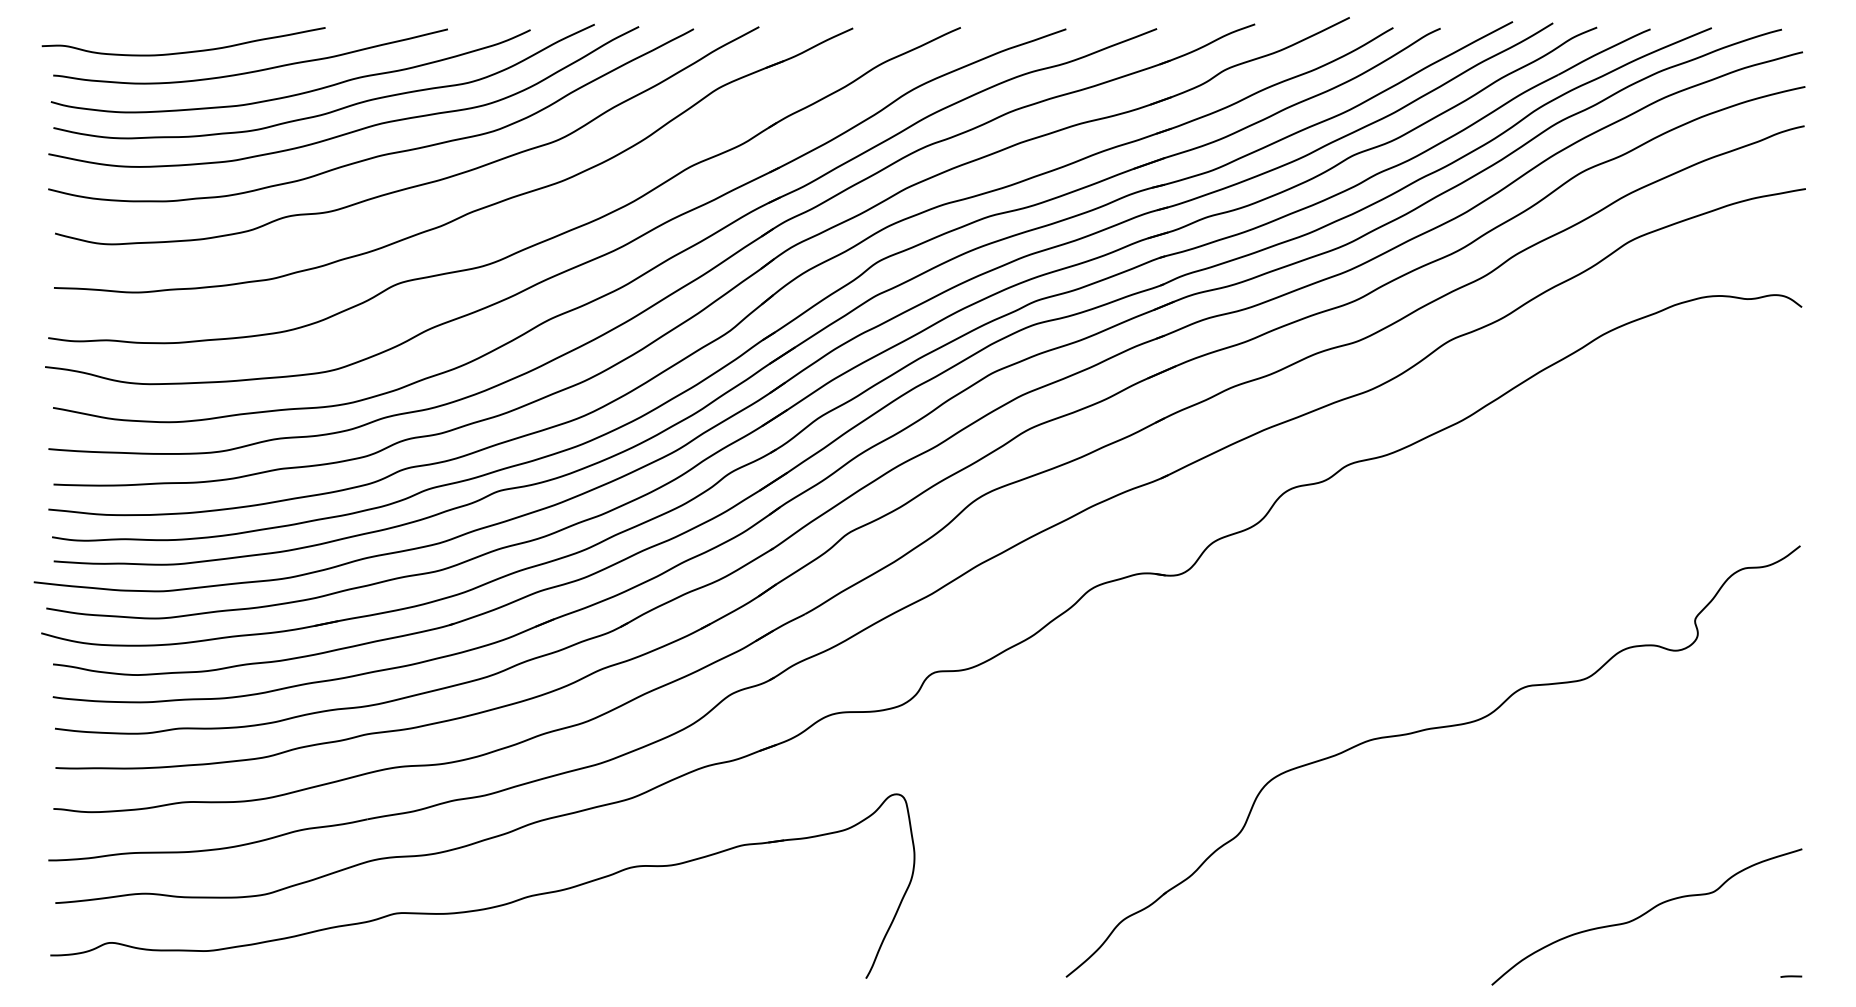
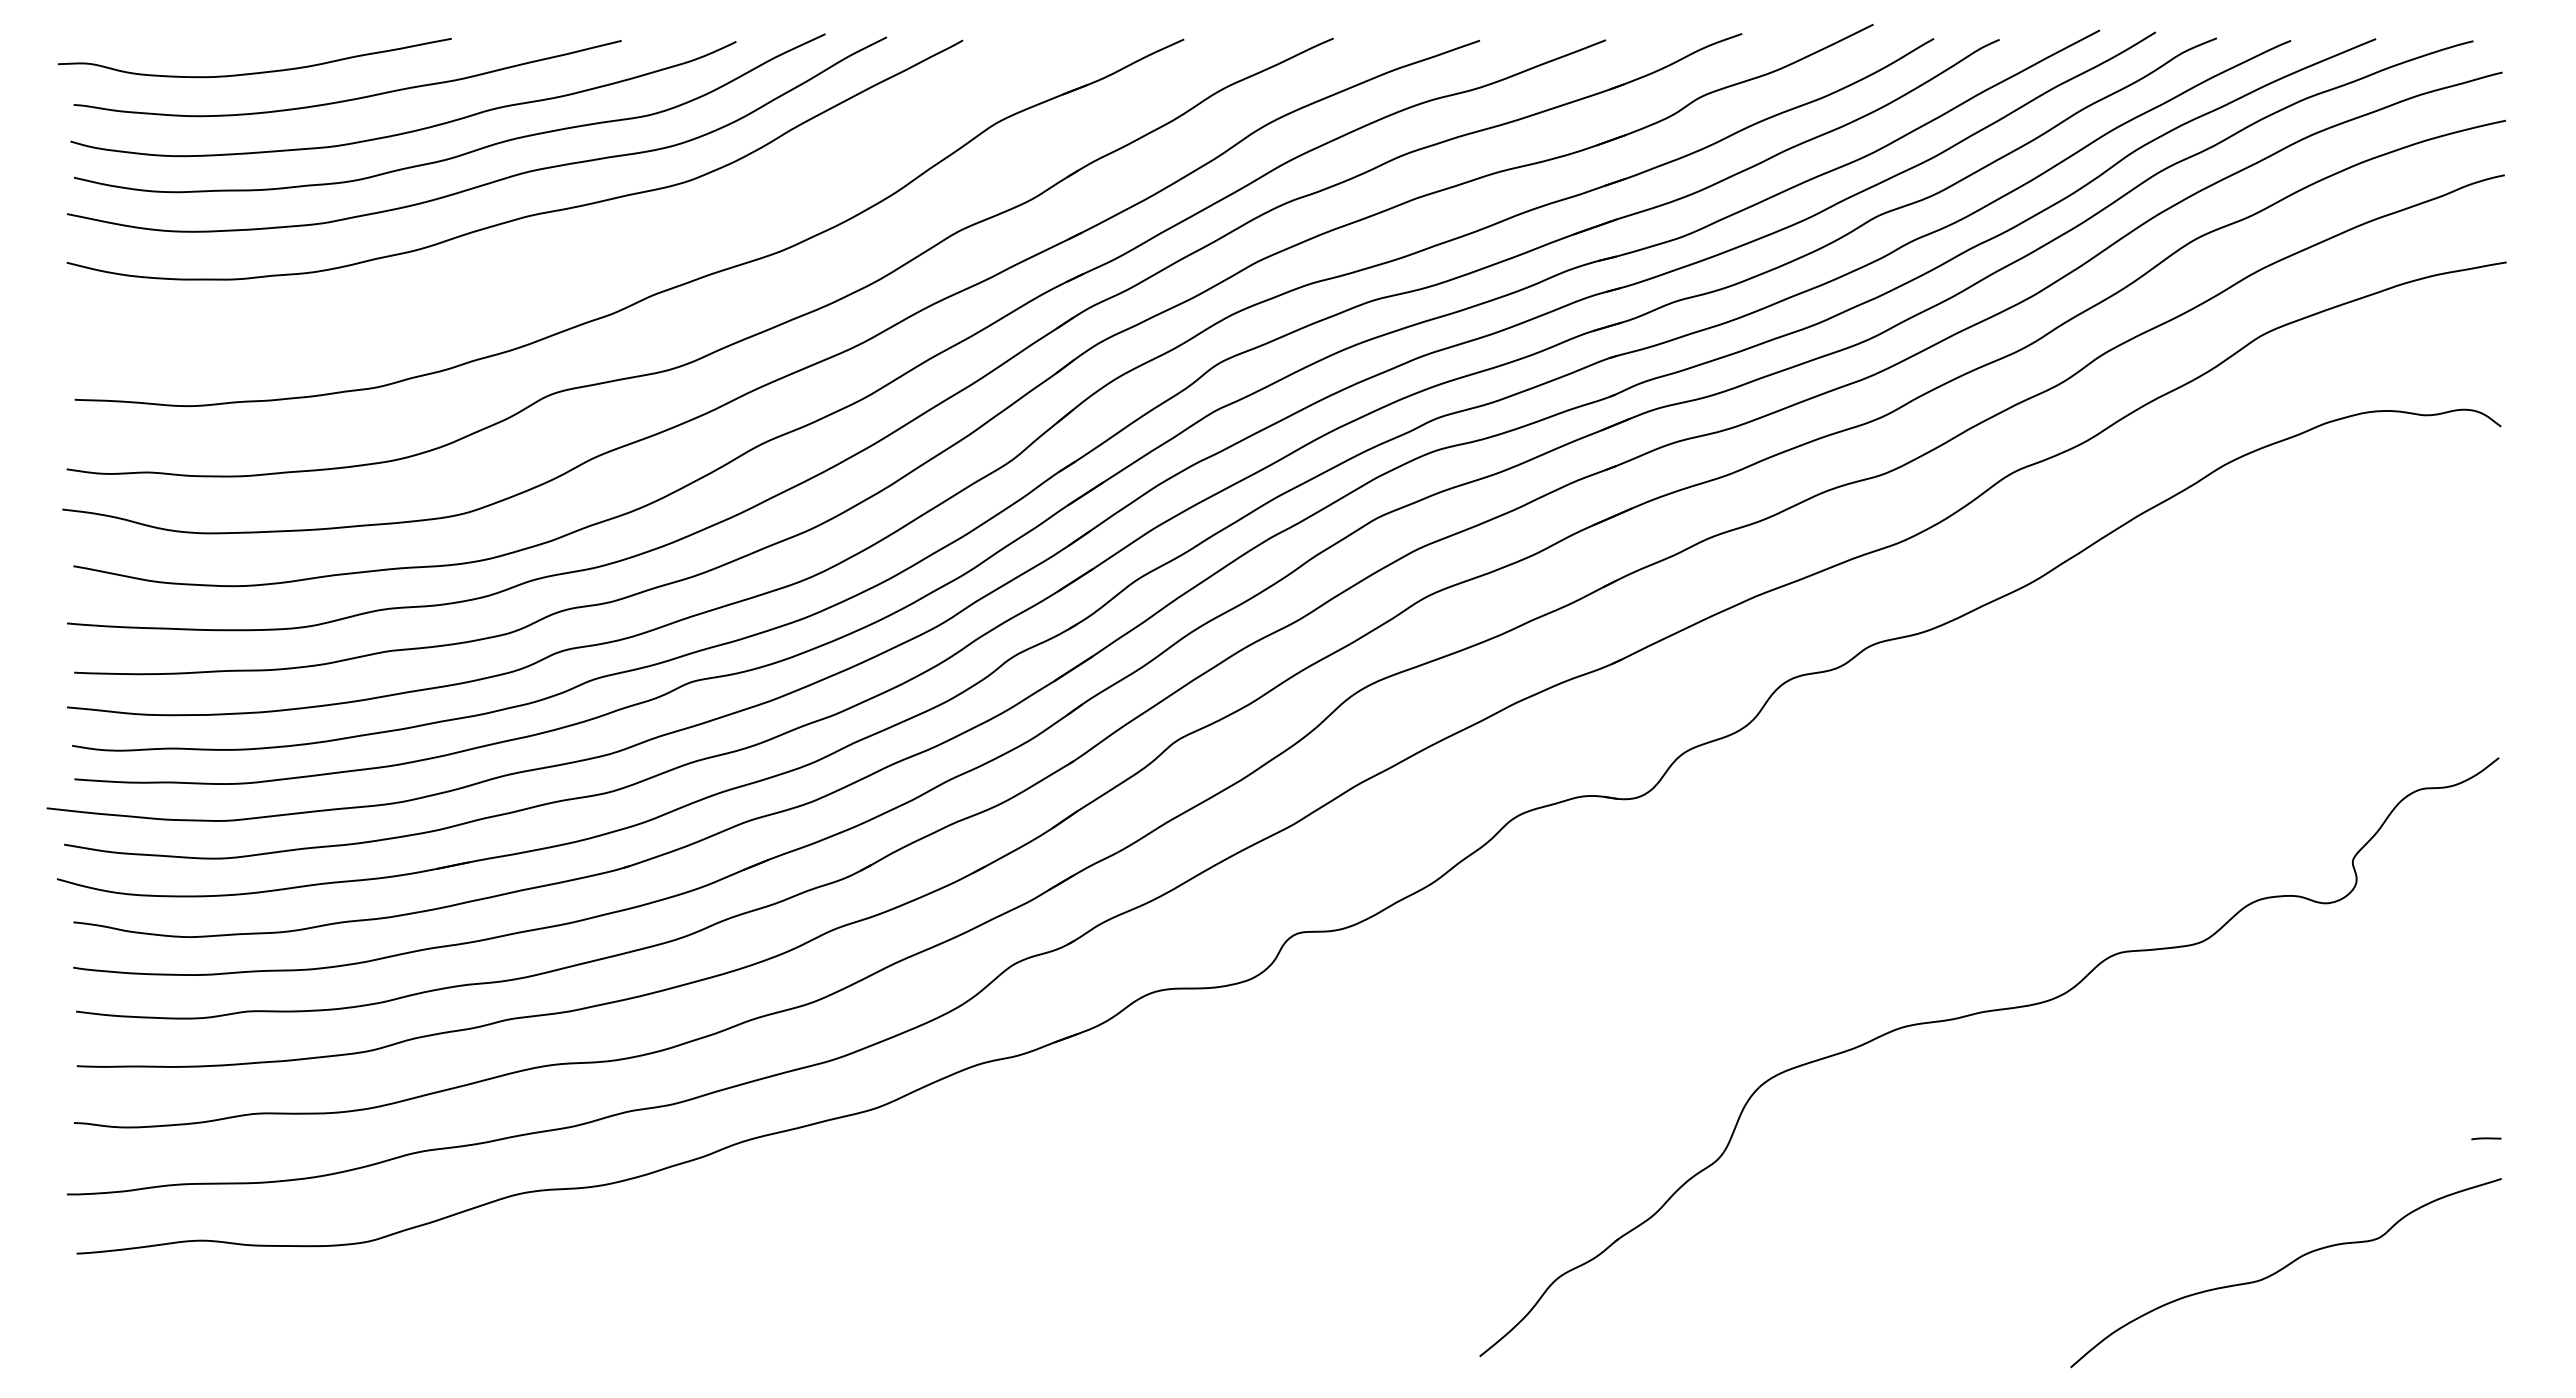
curve: (421, 184) -> (584, 255), removed
part: (486, 908) -> (674, 1260), removed
line: (1791, 976) -> (2486, 1138), moved

